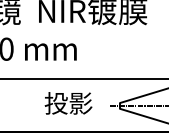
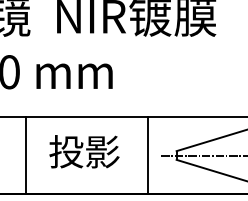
text: (68, 103) -> (84, 151), moved
line: (17, 105) -> (25, 154), added
line: (100, 105) -> (147, 154), added

